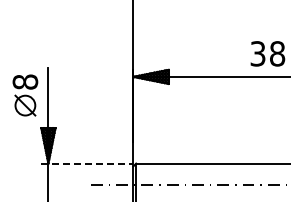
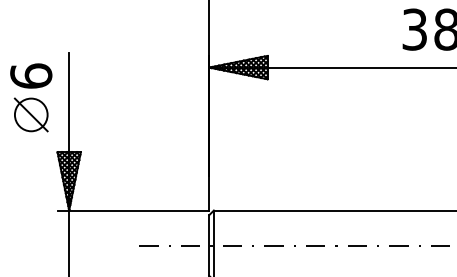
text: (25, 81) -> (31, 75), 8 -> 6
line: (87, 163) -> (133, 210), dashed -> solid

